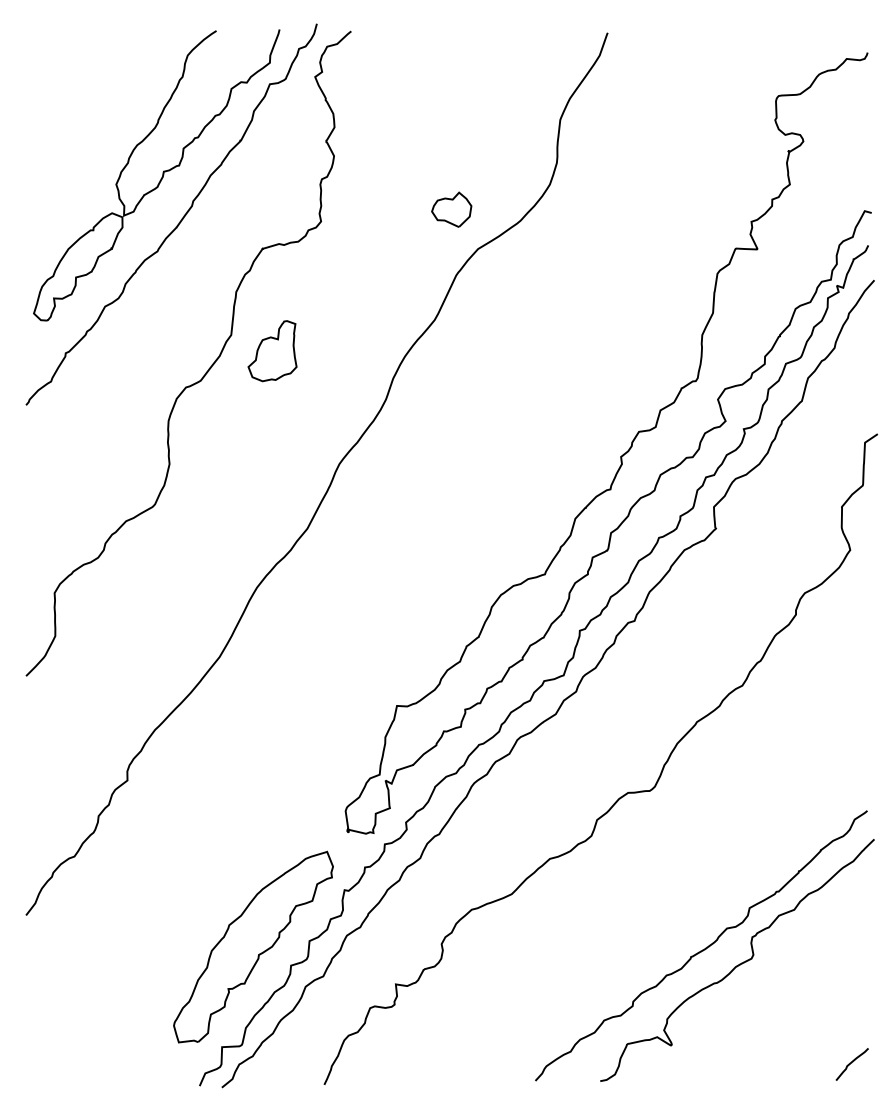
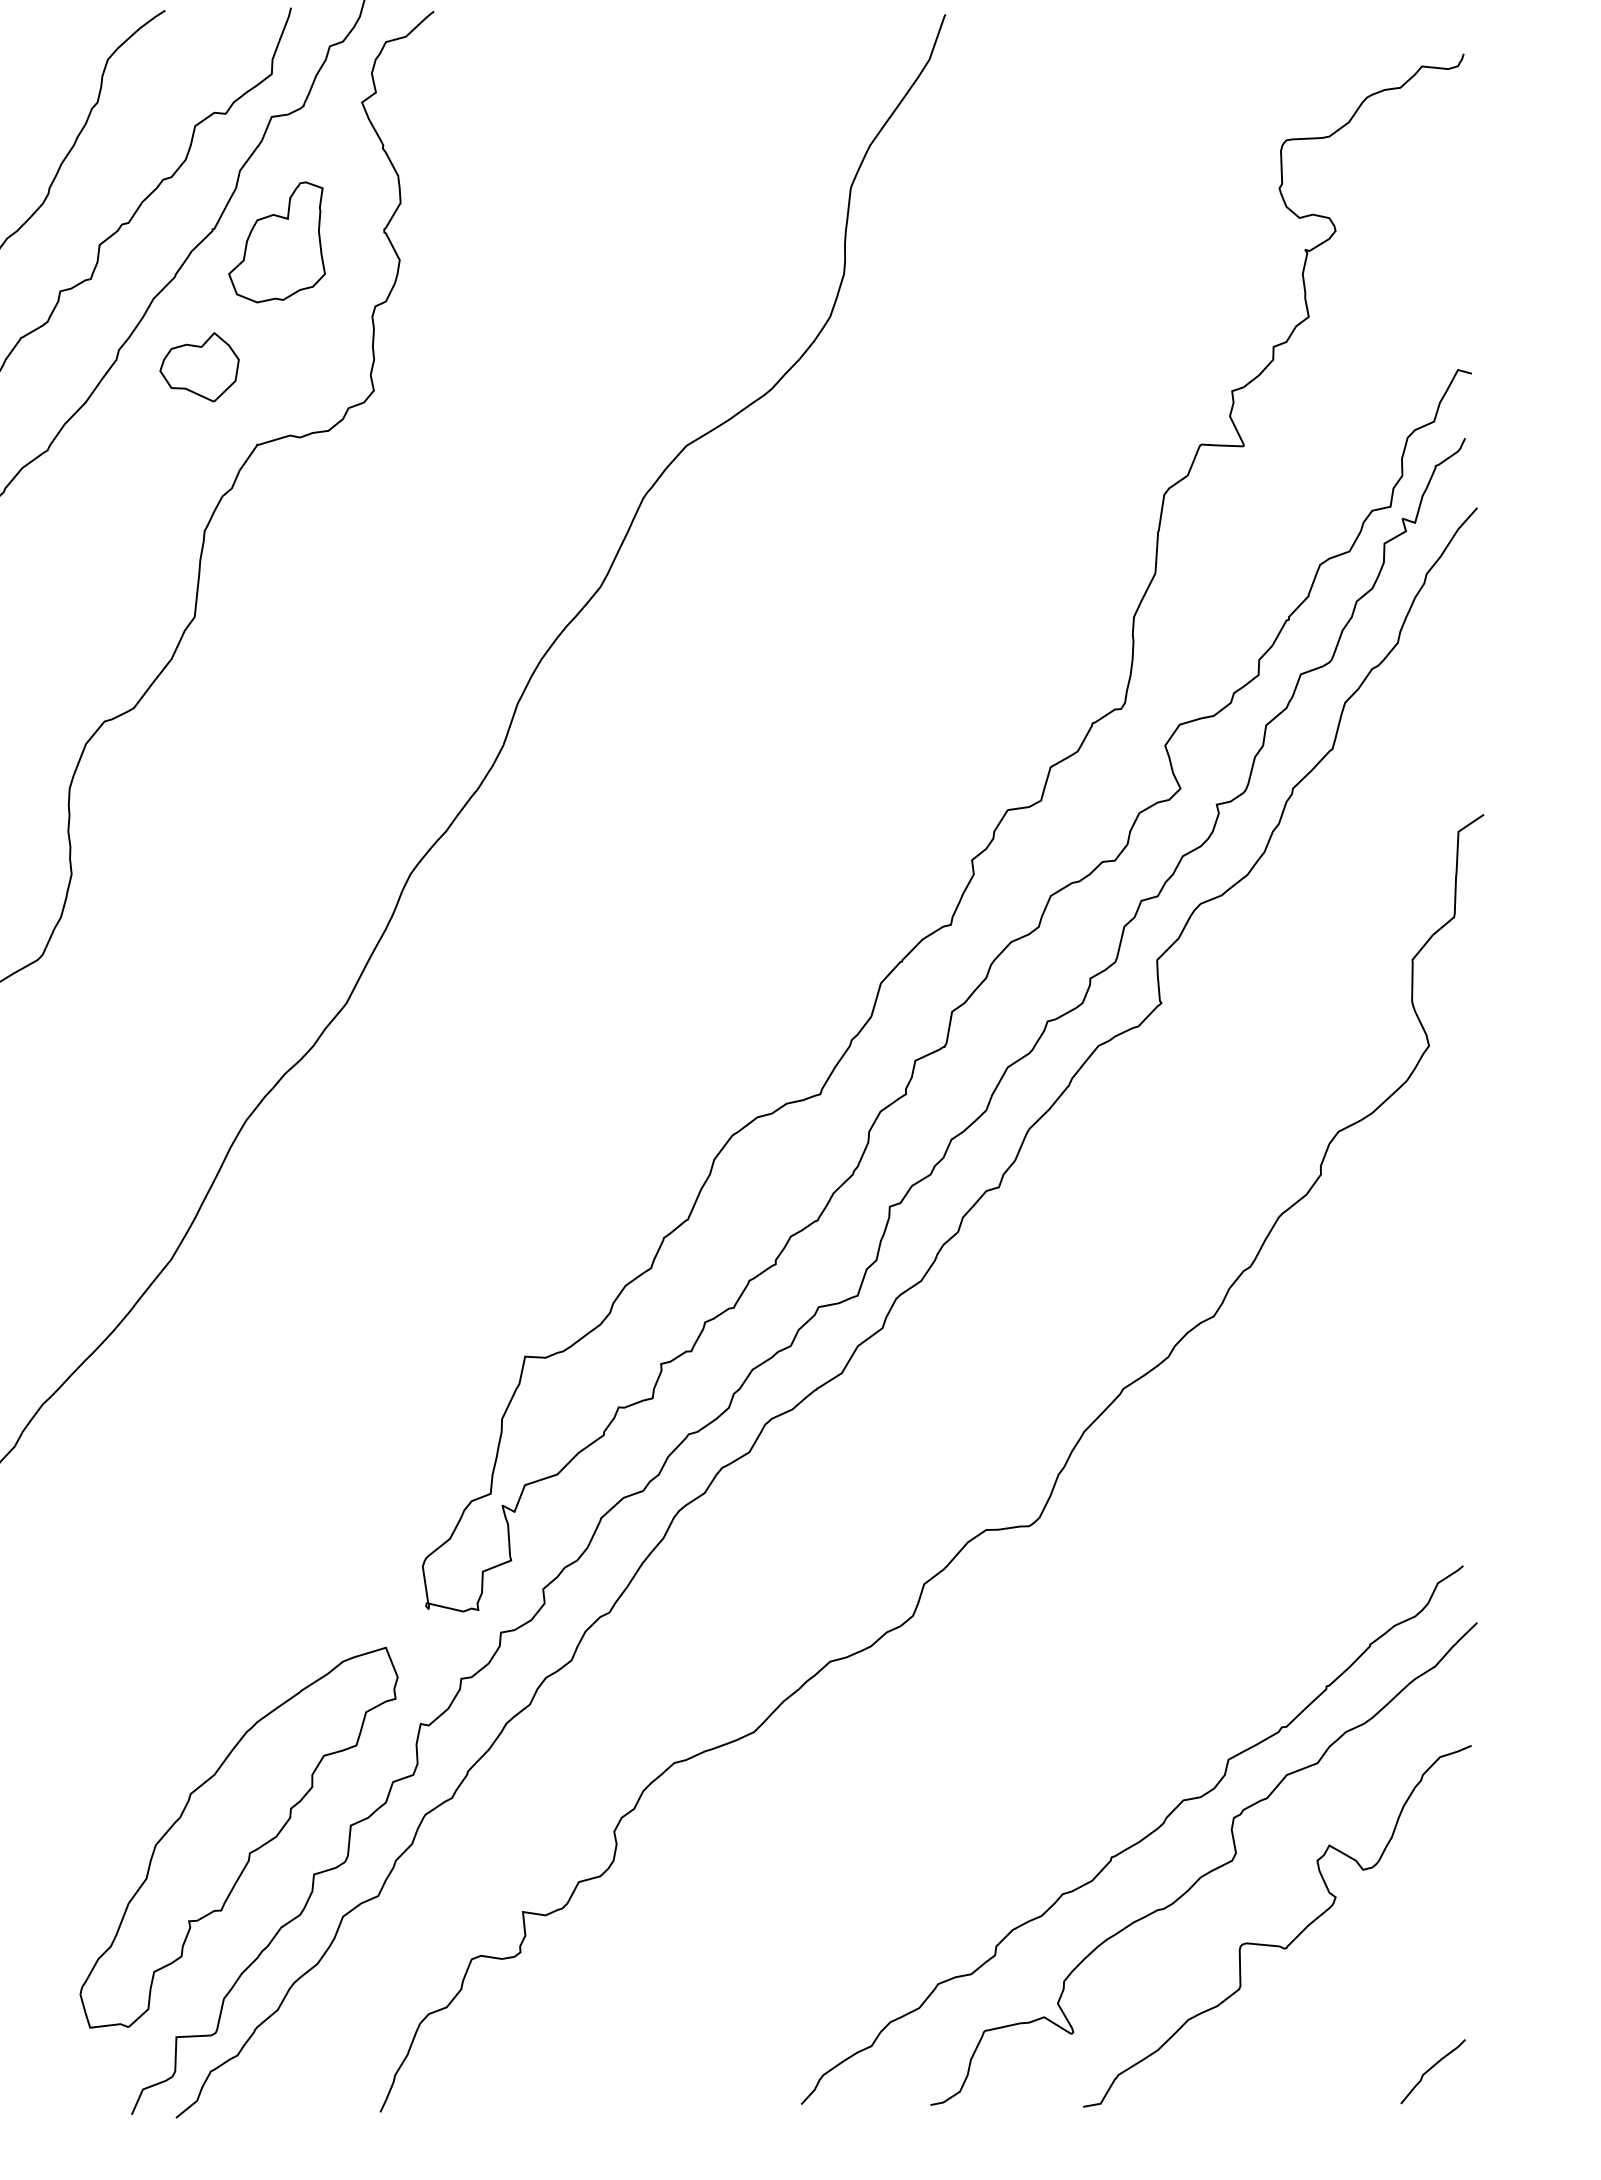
part: (451, 209) -> (199, 366), moved
part: (272, 351) -> (276, 243), moved
curve: (773, 1000) -> (1275, 1944), added

